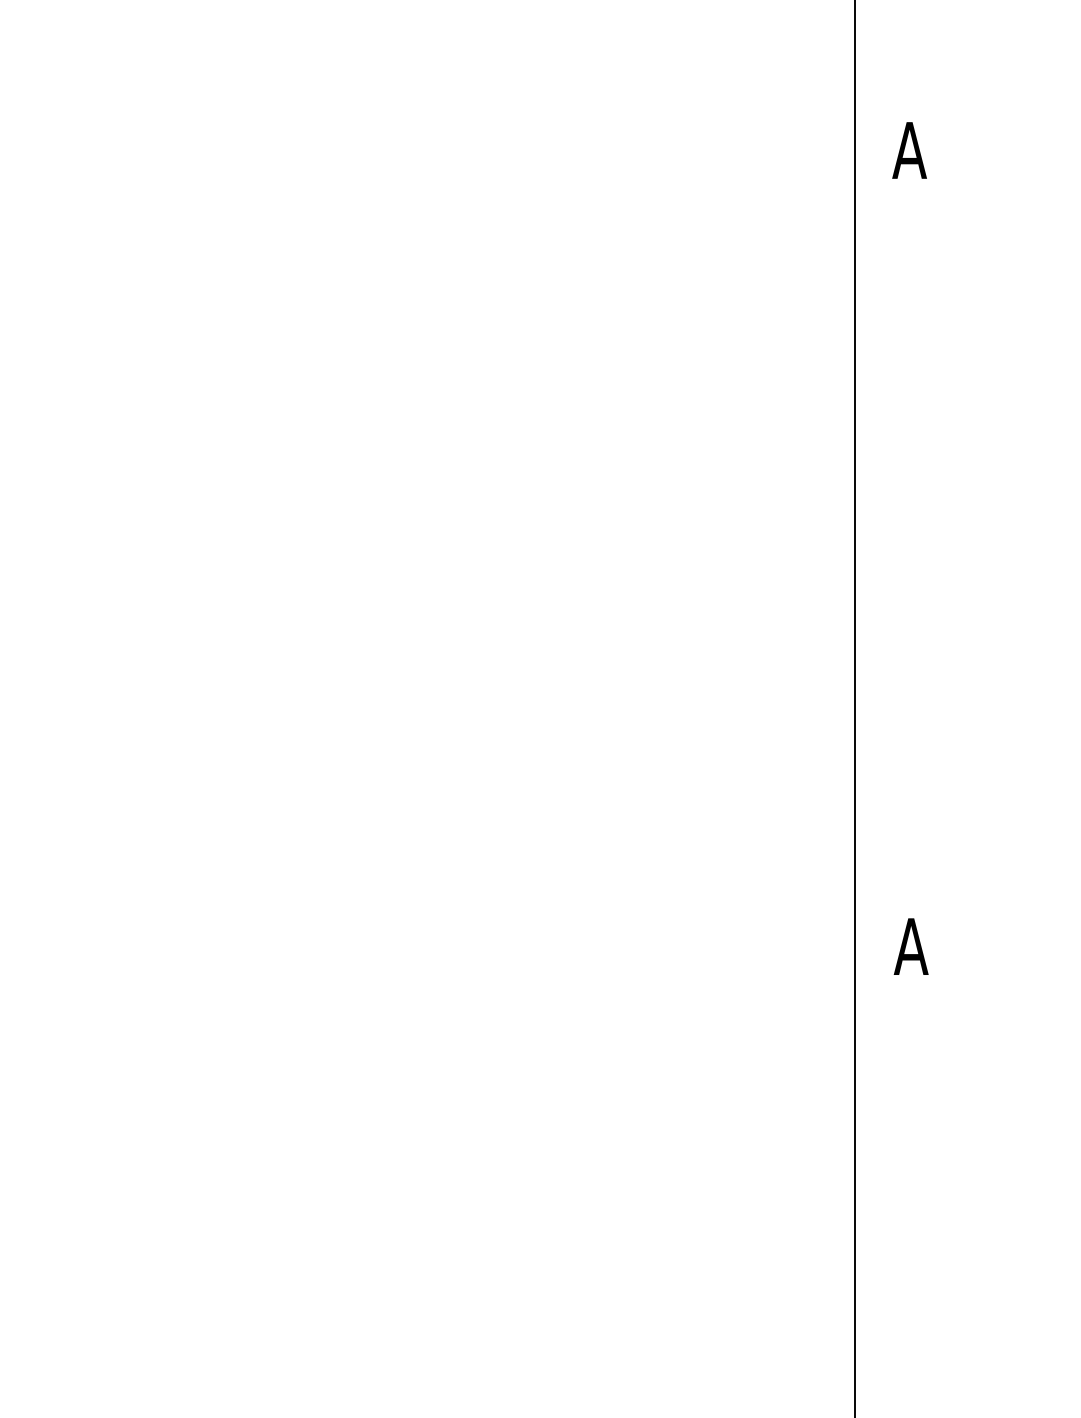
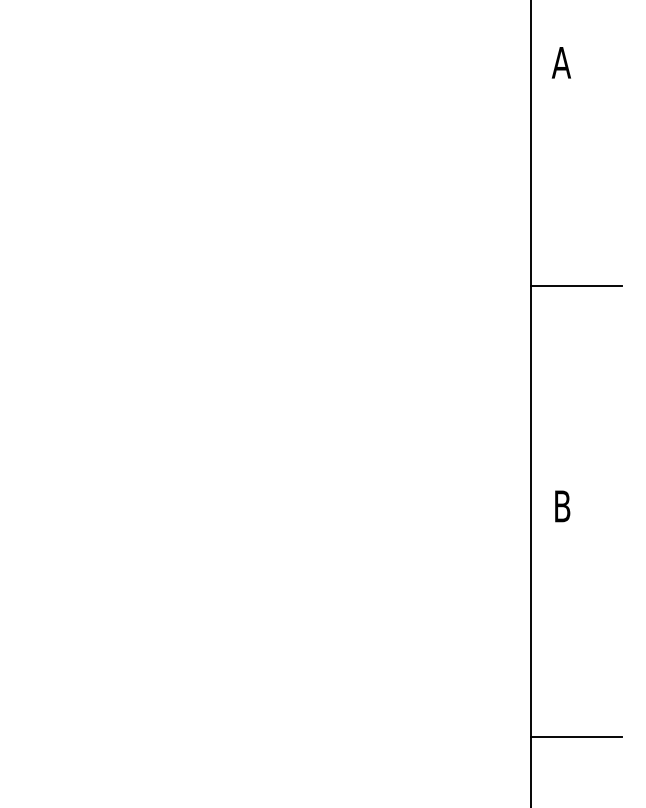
line: (936, 550) -> (576, 285), added
text: (909, 946) -> (561, 506), A -> B
line: (936, 1359) -> (576, 736), added

